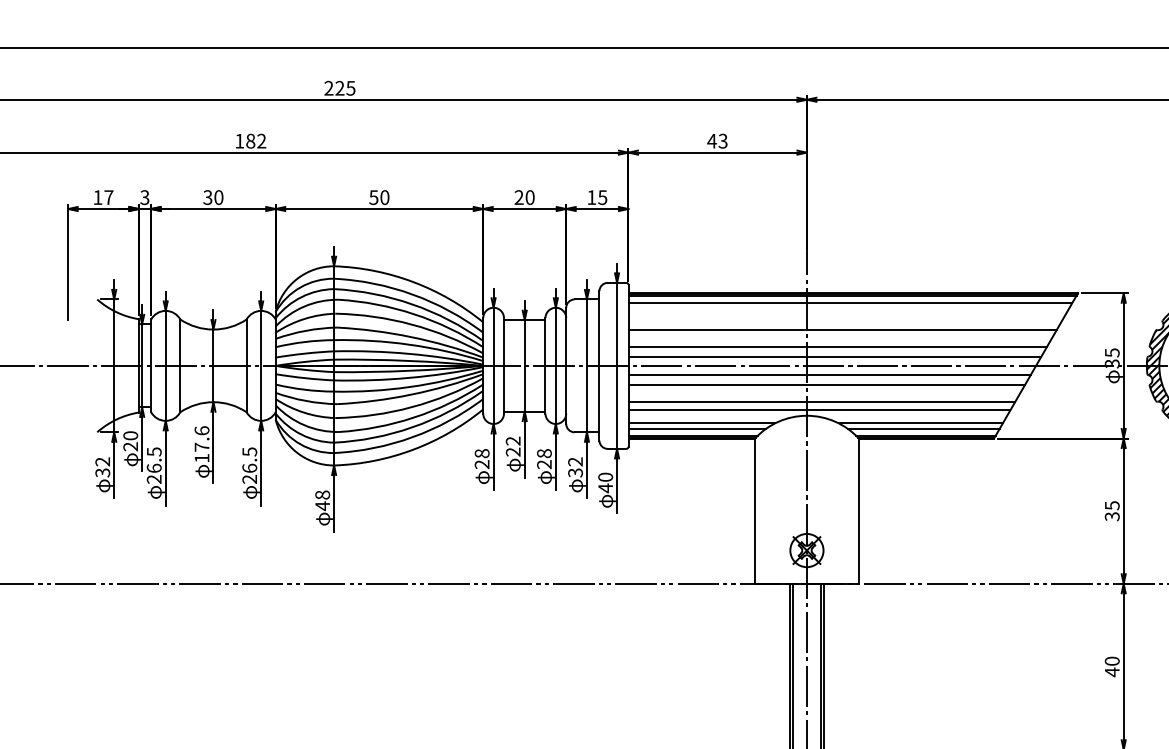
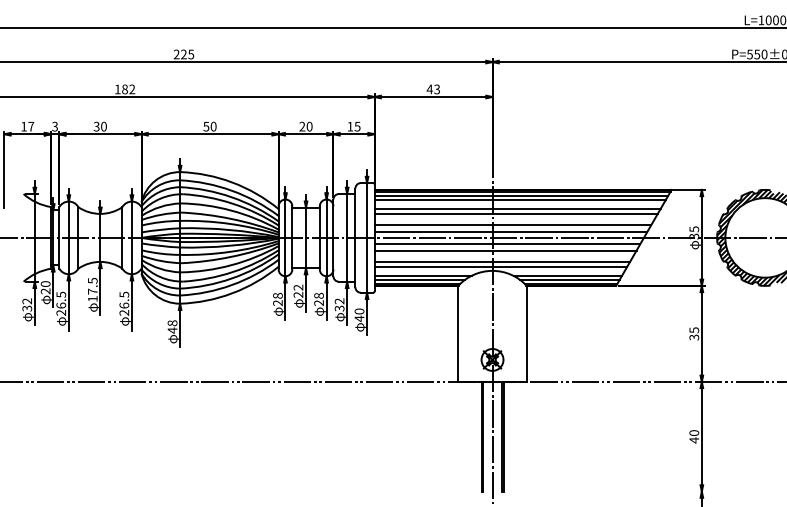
line: (847, 307) -> (519, 199), added
line: (844, 321) -> (517, 208), added
text: (201, 430) -> (92, 280), 17.6 -> 17.5

